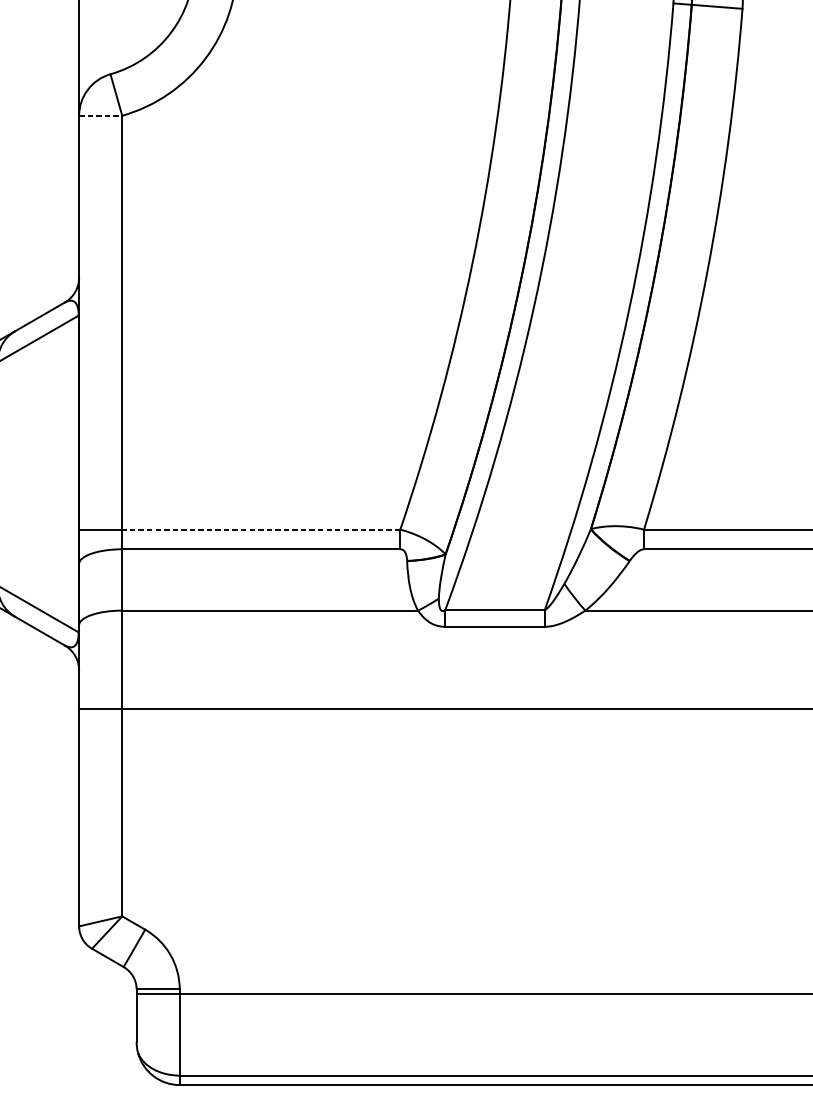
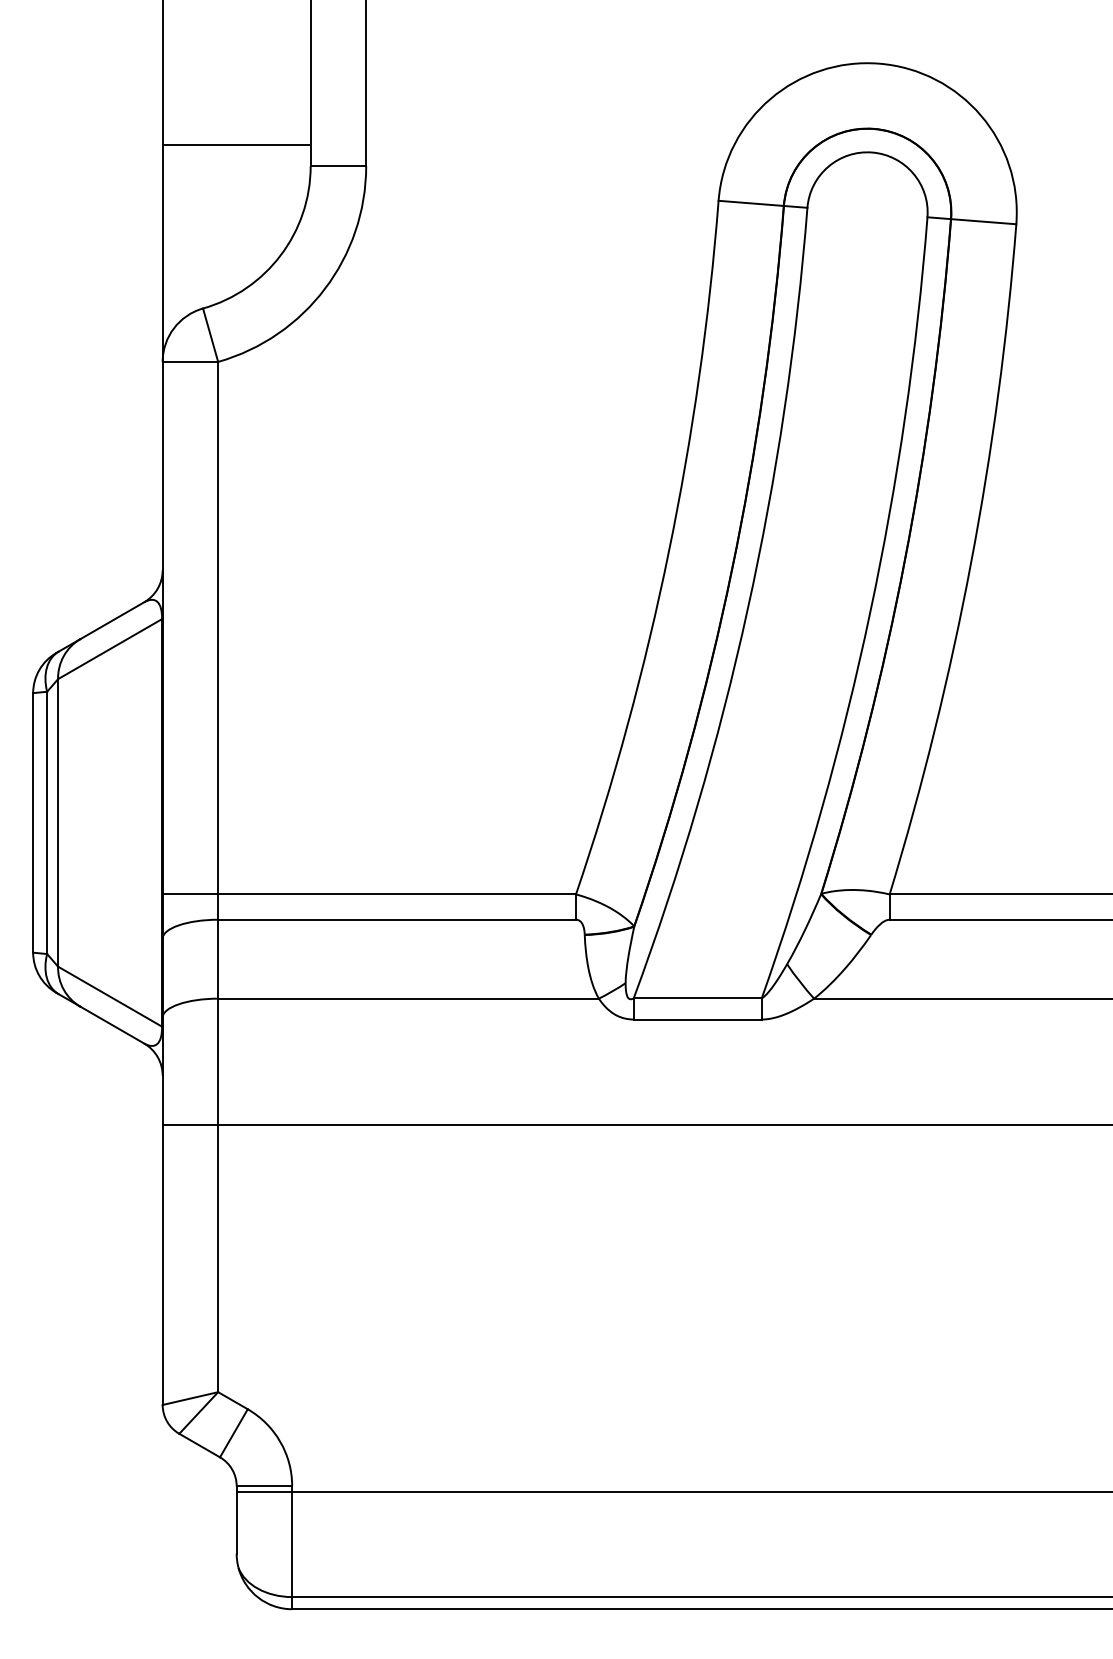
line: (100, 115) -> (190, 361), dashed -> solid
line: (261, 529) -> (397, 894), dashed -> solid

